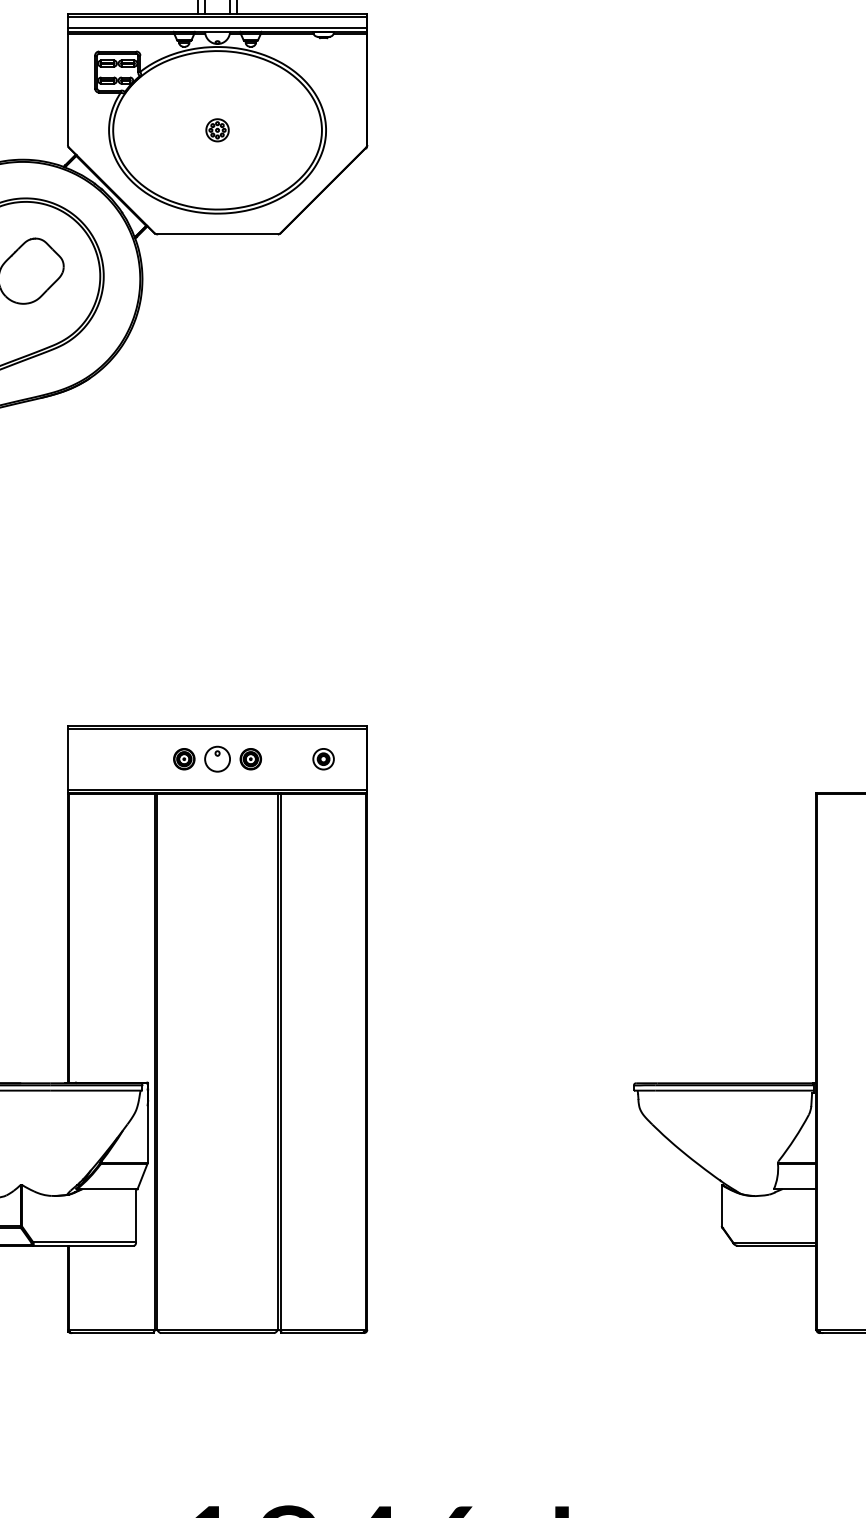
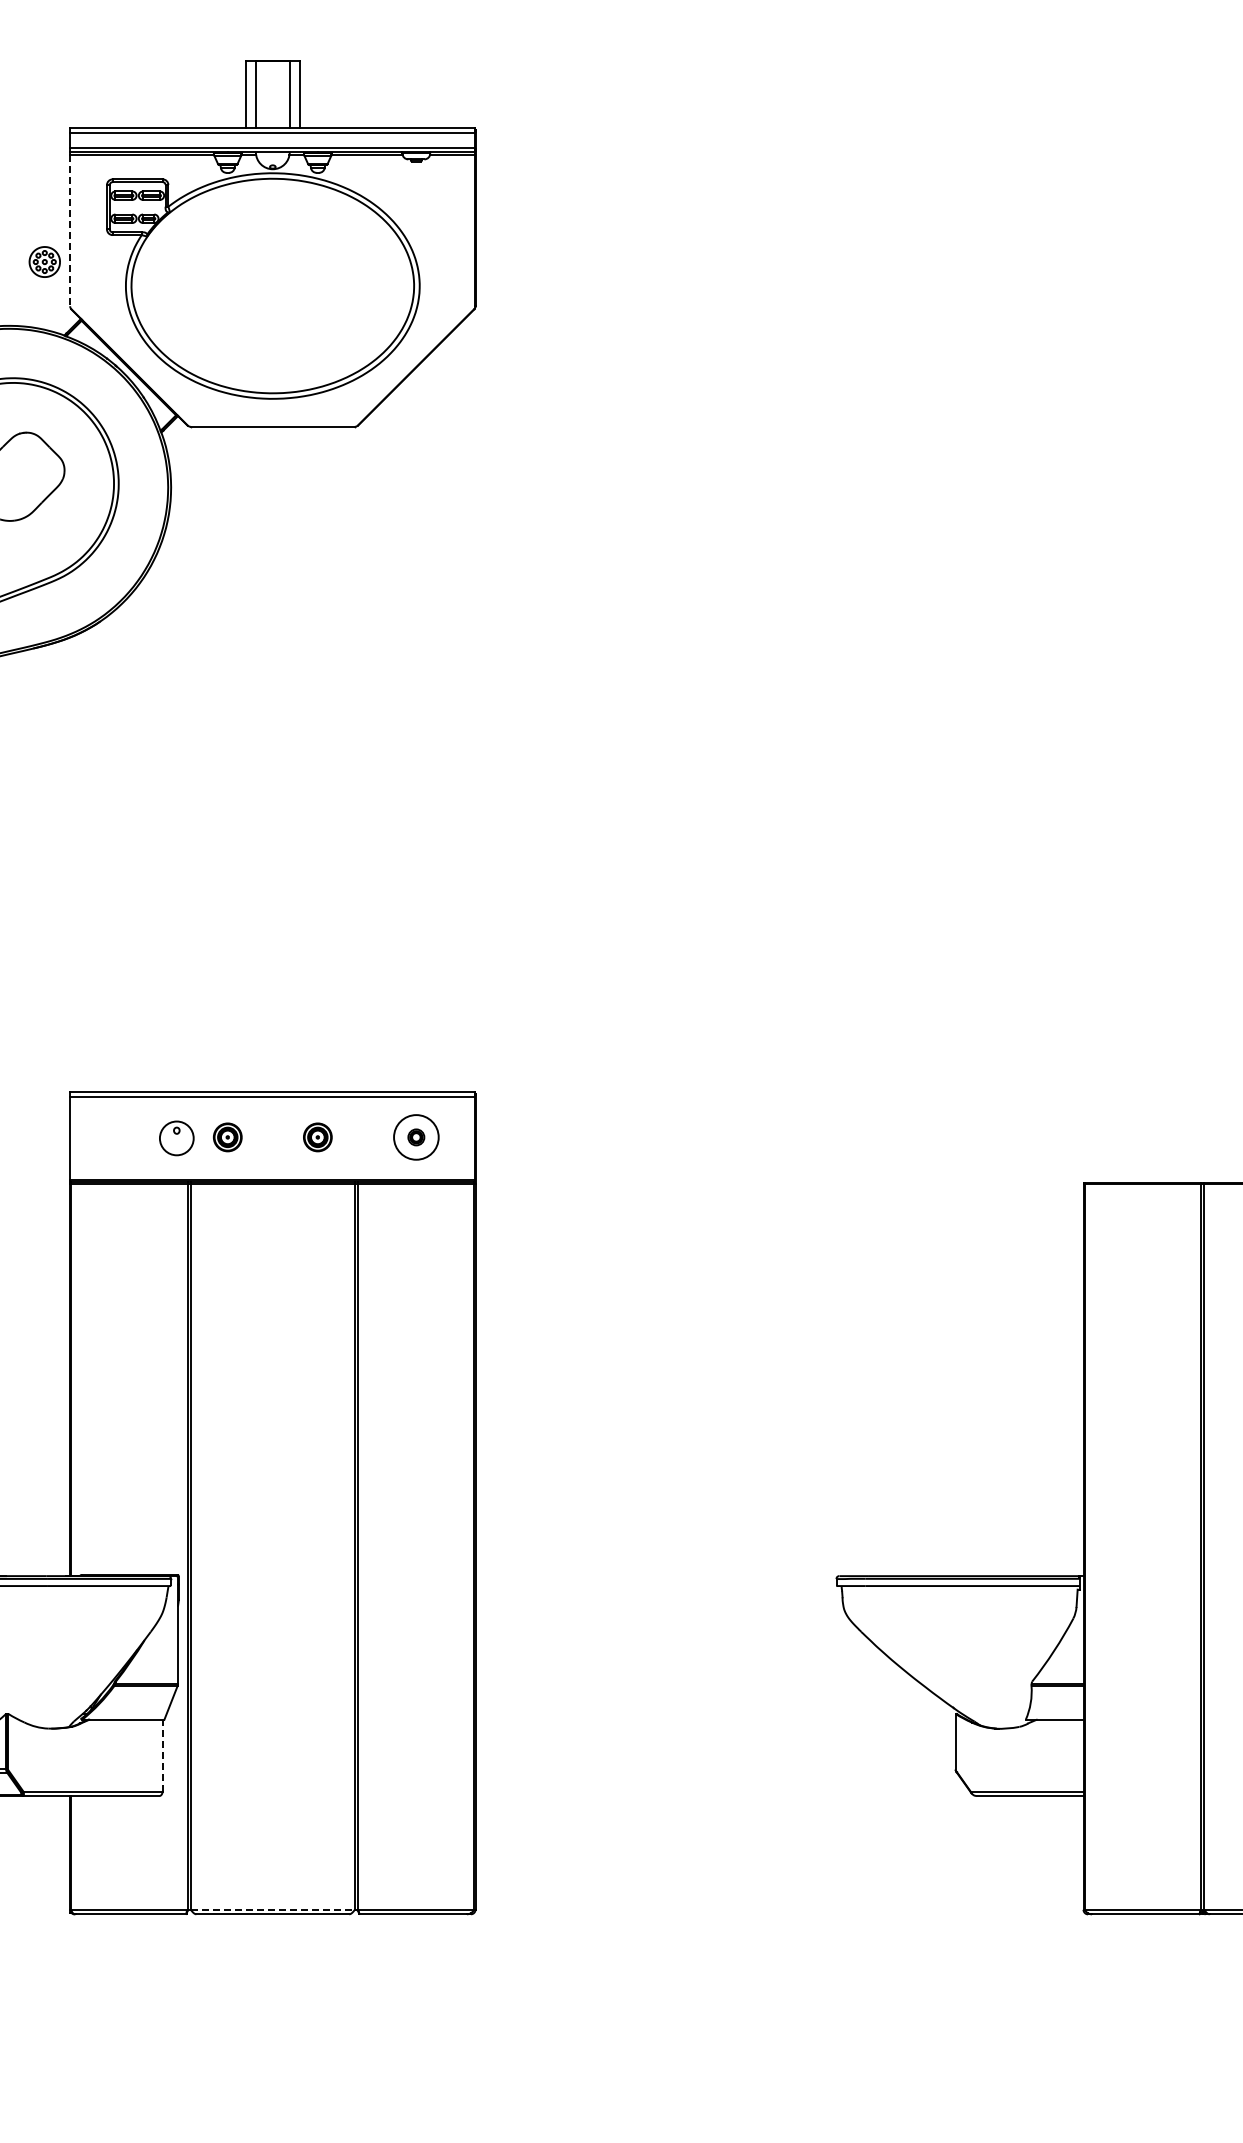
line: (68, 89) -> (70, 230), solid -> dashed
part: (217, 129) -> (44, 261), moved
part: (217, 759) -> (176, 1138), moved
circle: (323, 759) -> (416, 1137), size x1.6
line: (136, 1215) -> (162, 1755), solid -> dashed
line: (218, 1329) -> (273, 1909), solid -> dashed

